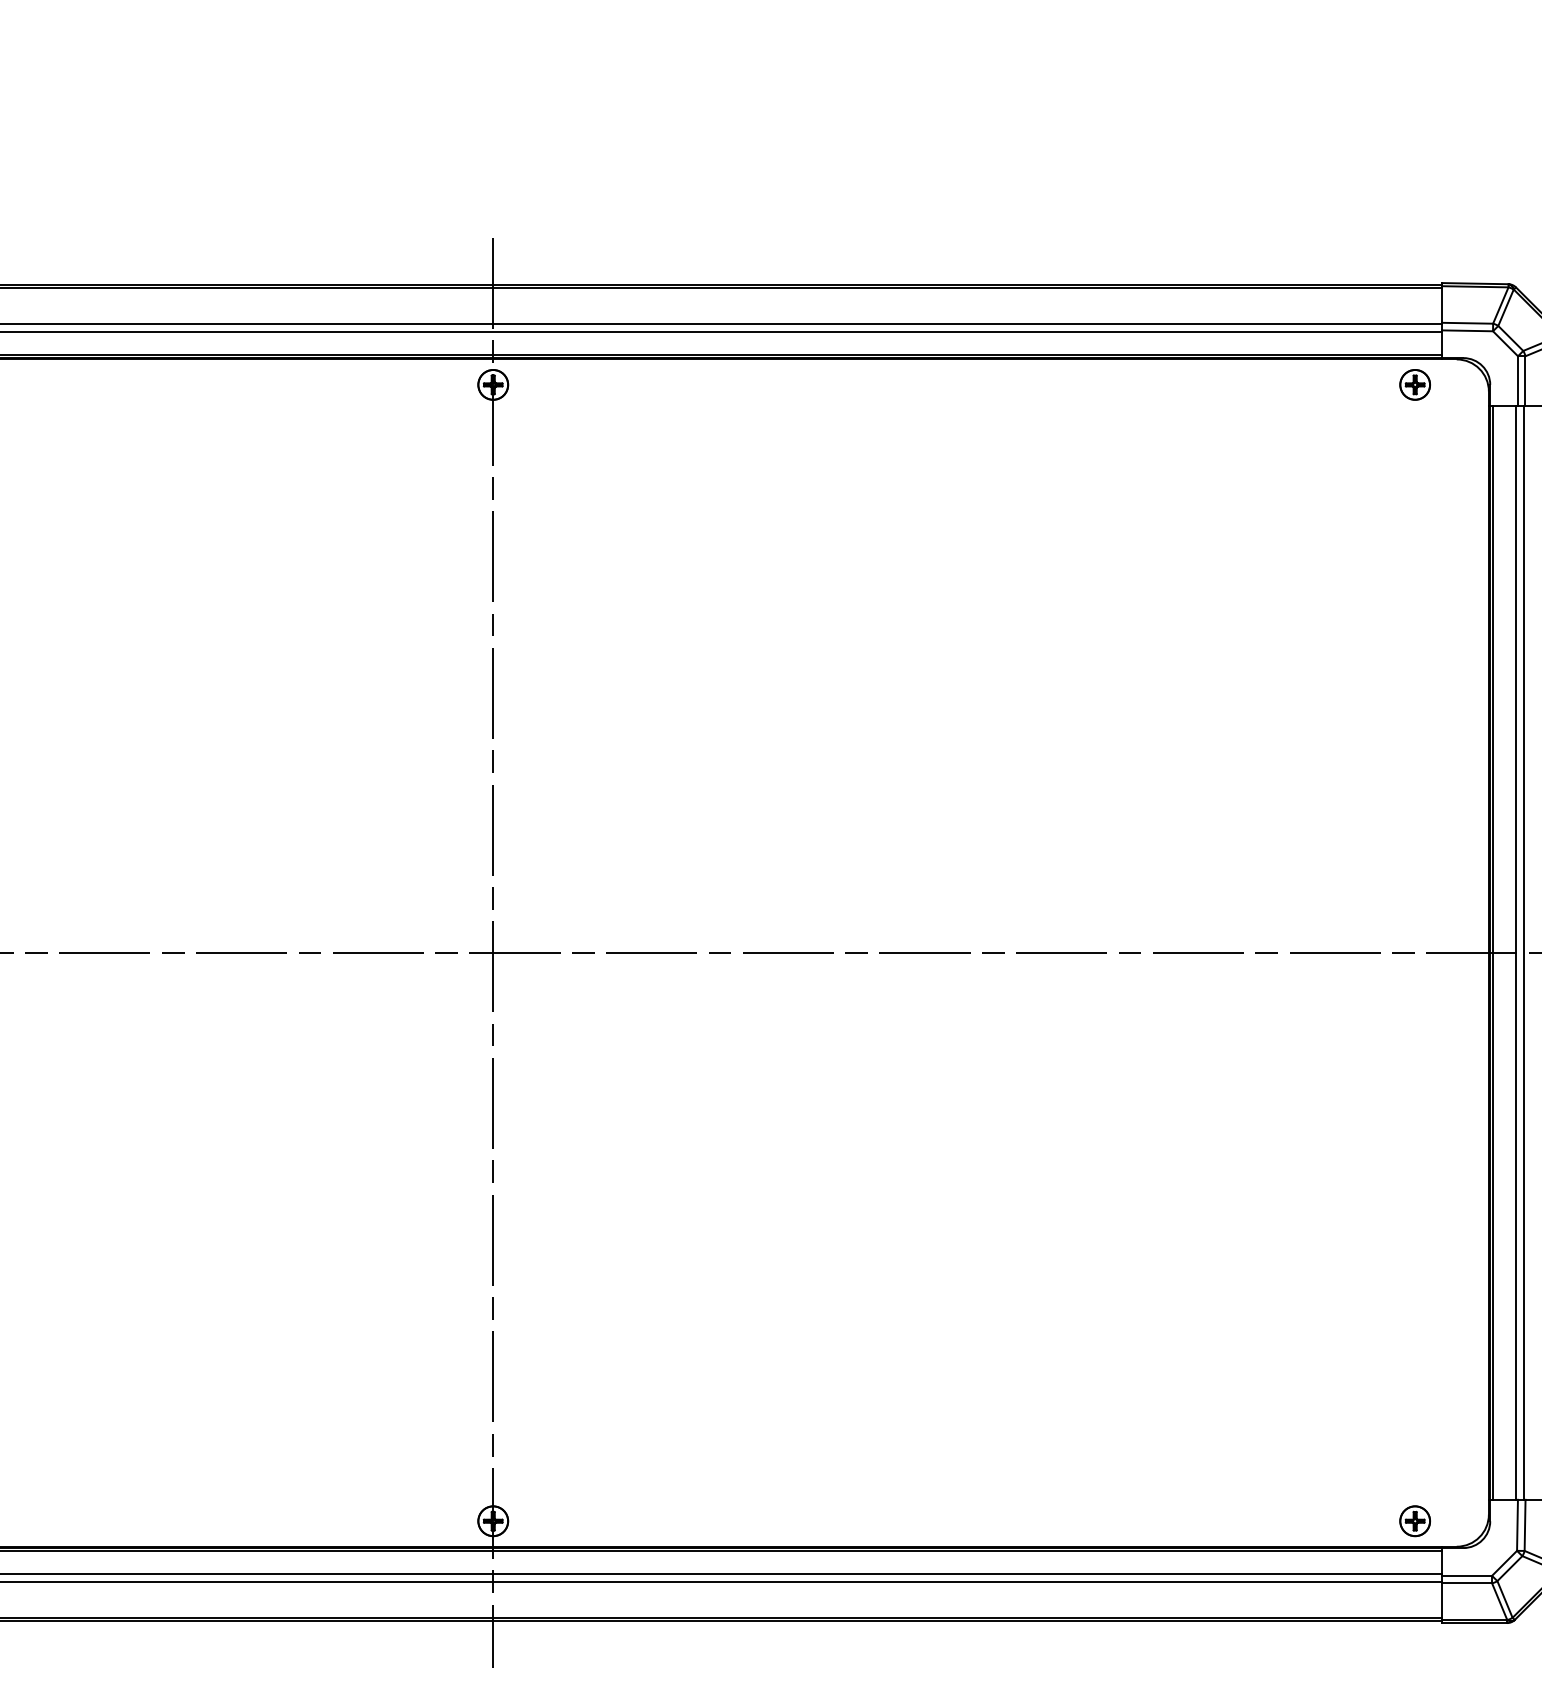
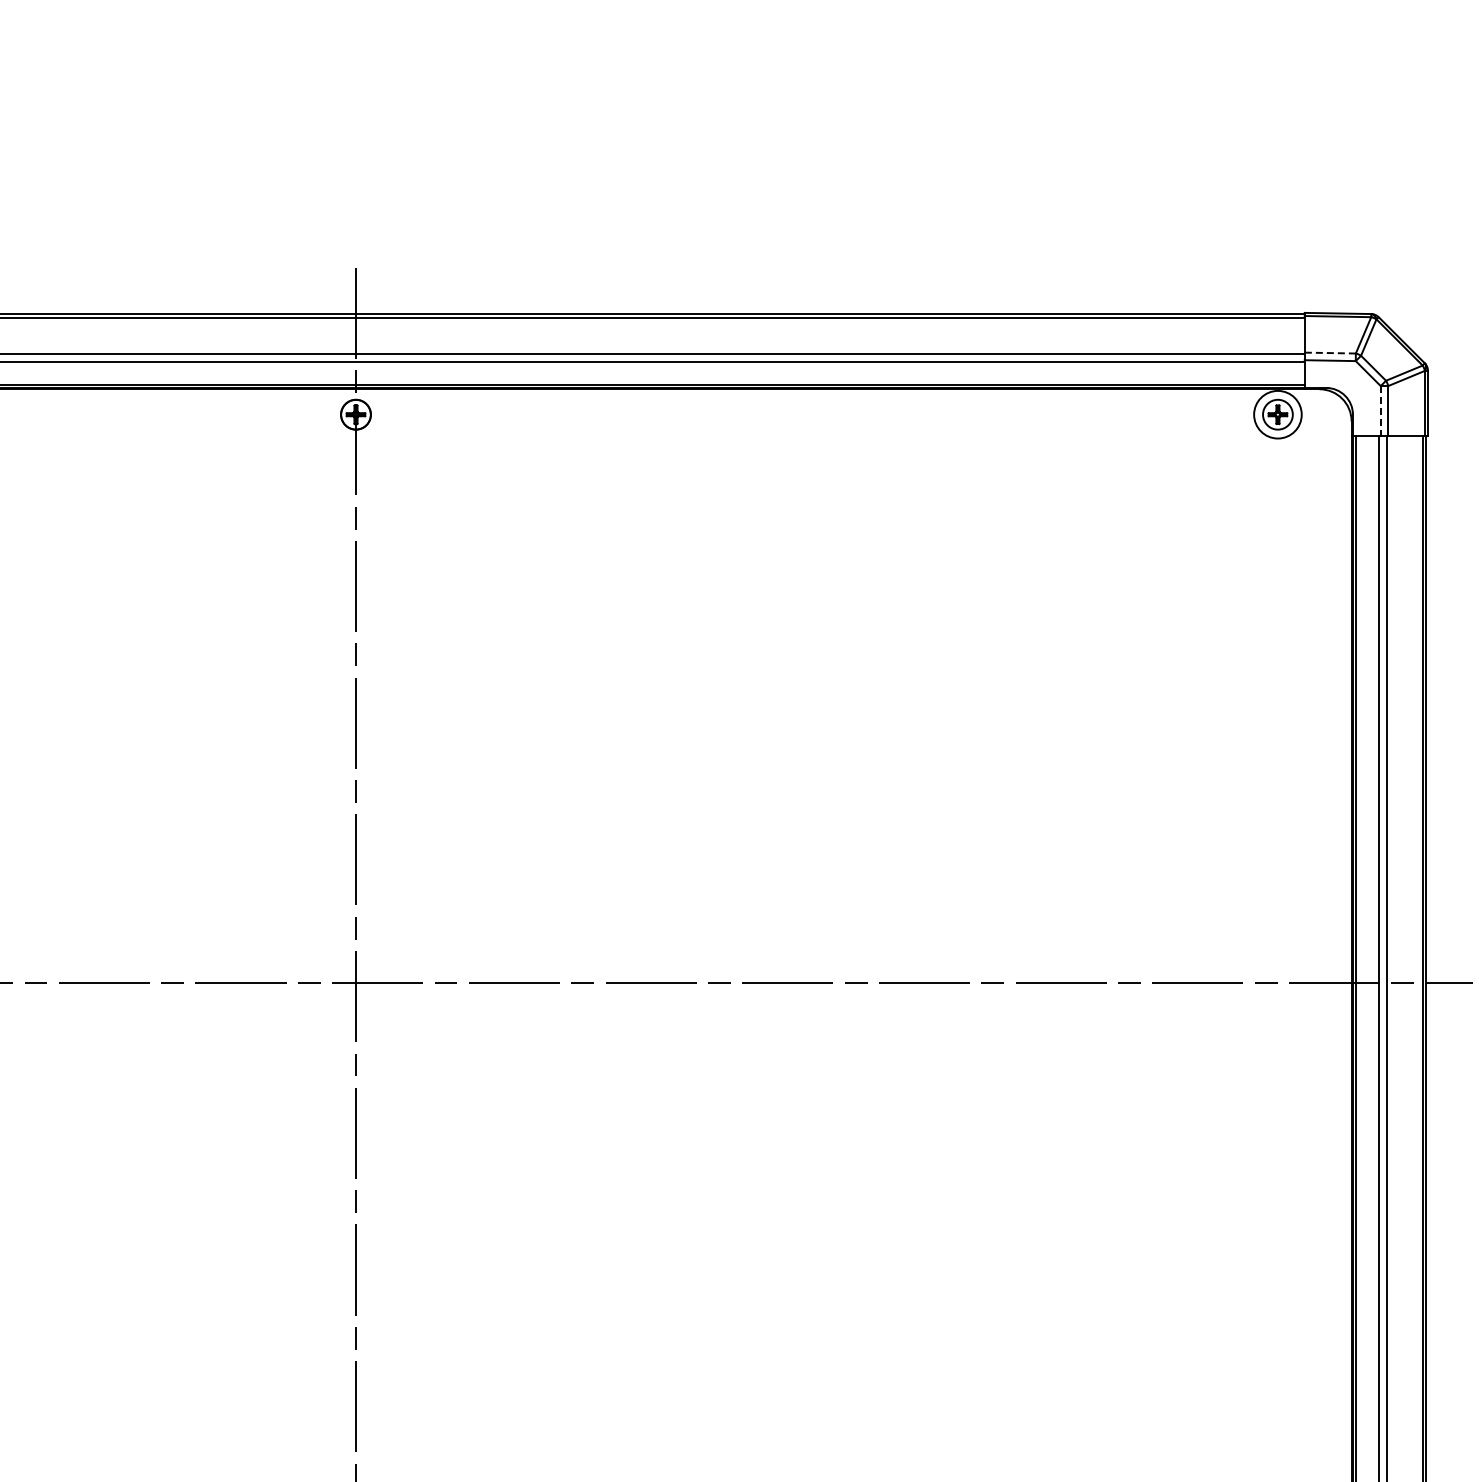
line: (1467, 323) -> (1330, 353), solid -> dashed
line: (1518, 381) -> (1381, 411), solid -> dashed
circle: (1415, 384) -> (1278, 414), size x1.6

